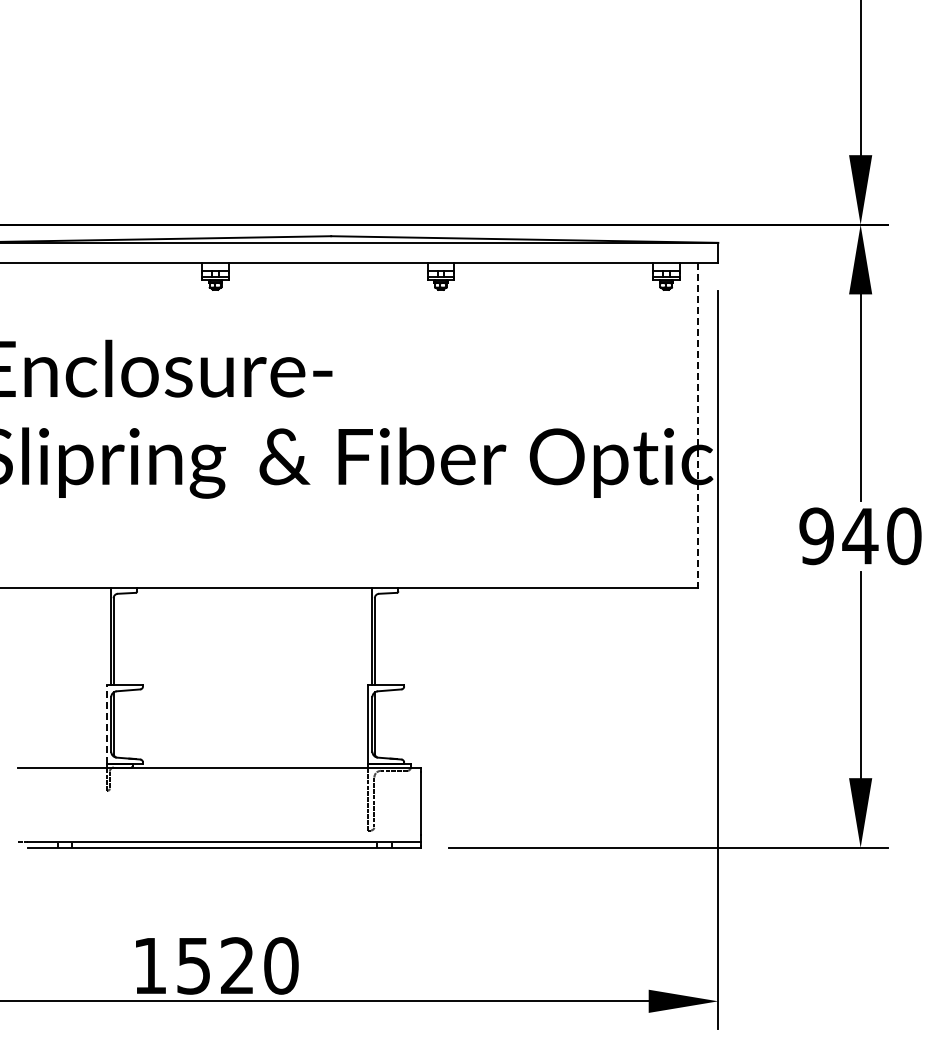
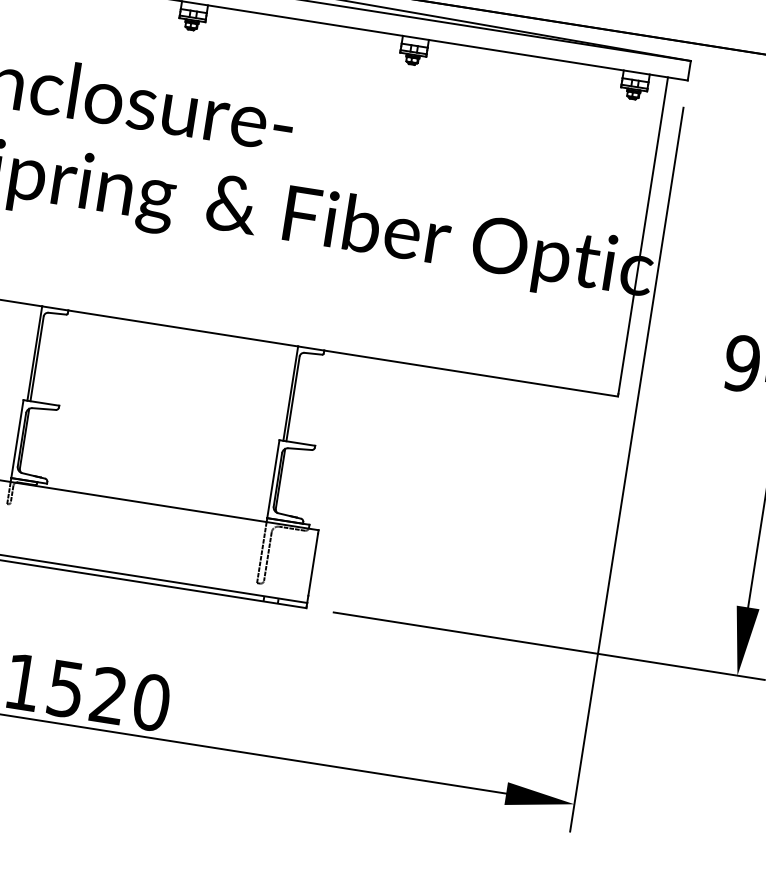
line: (698, 424) -> (643, 235), dashed -> solid
line: (106, 724) -> (17, 439), dashed -> solid

